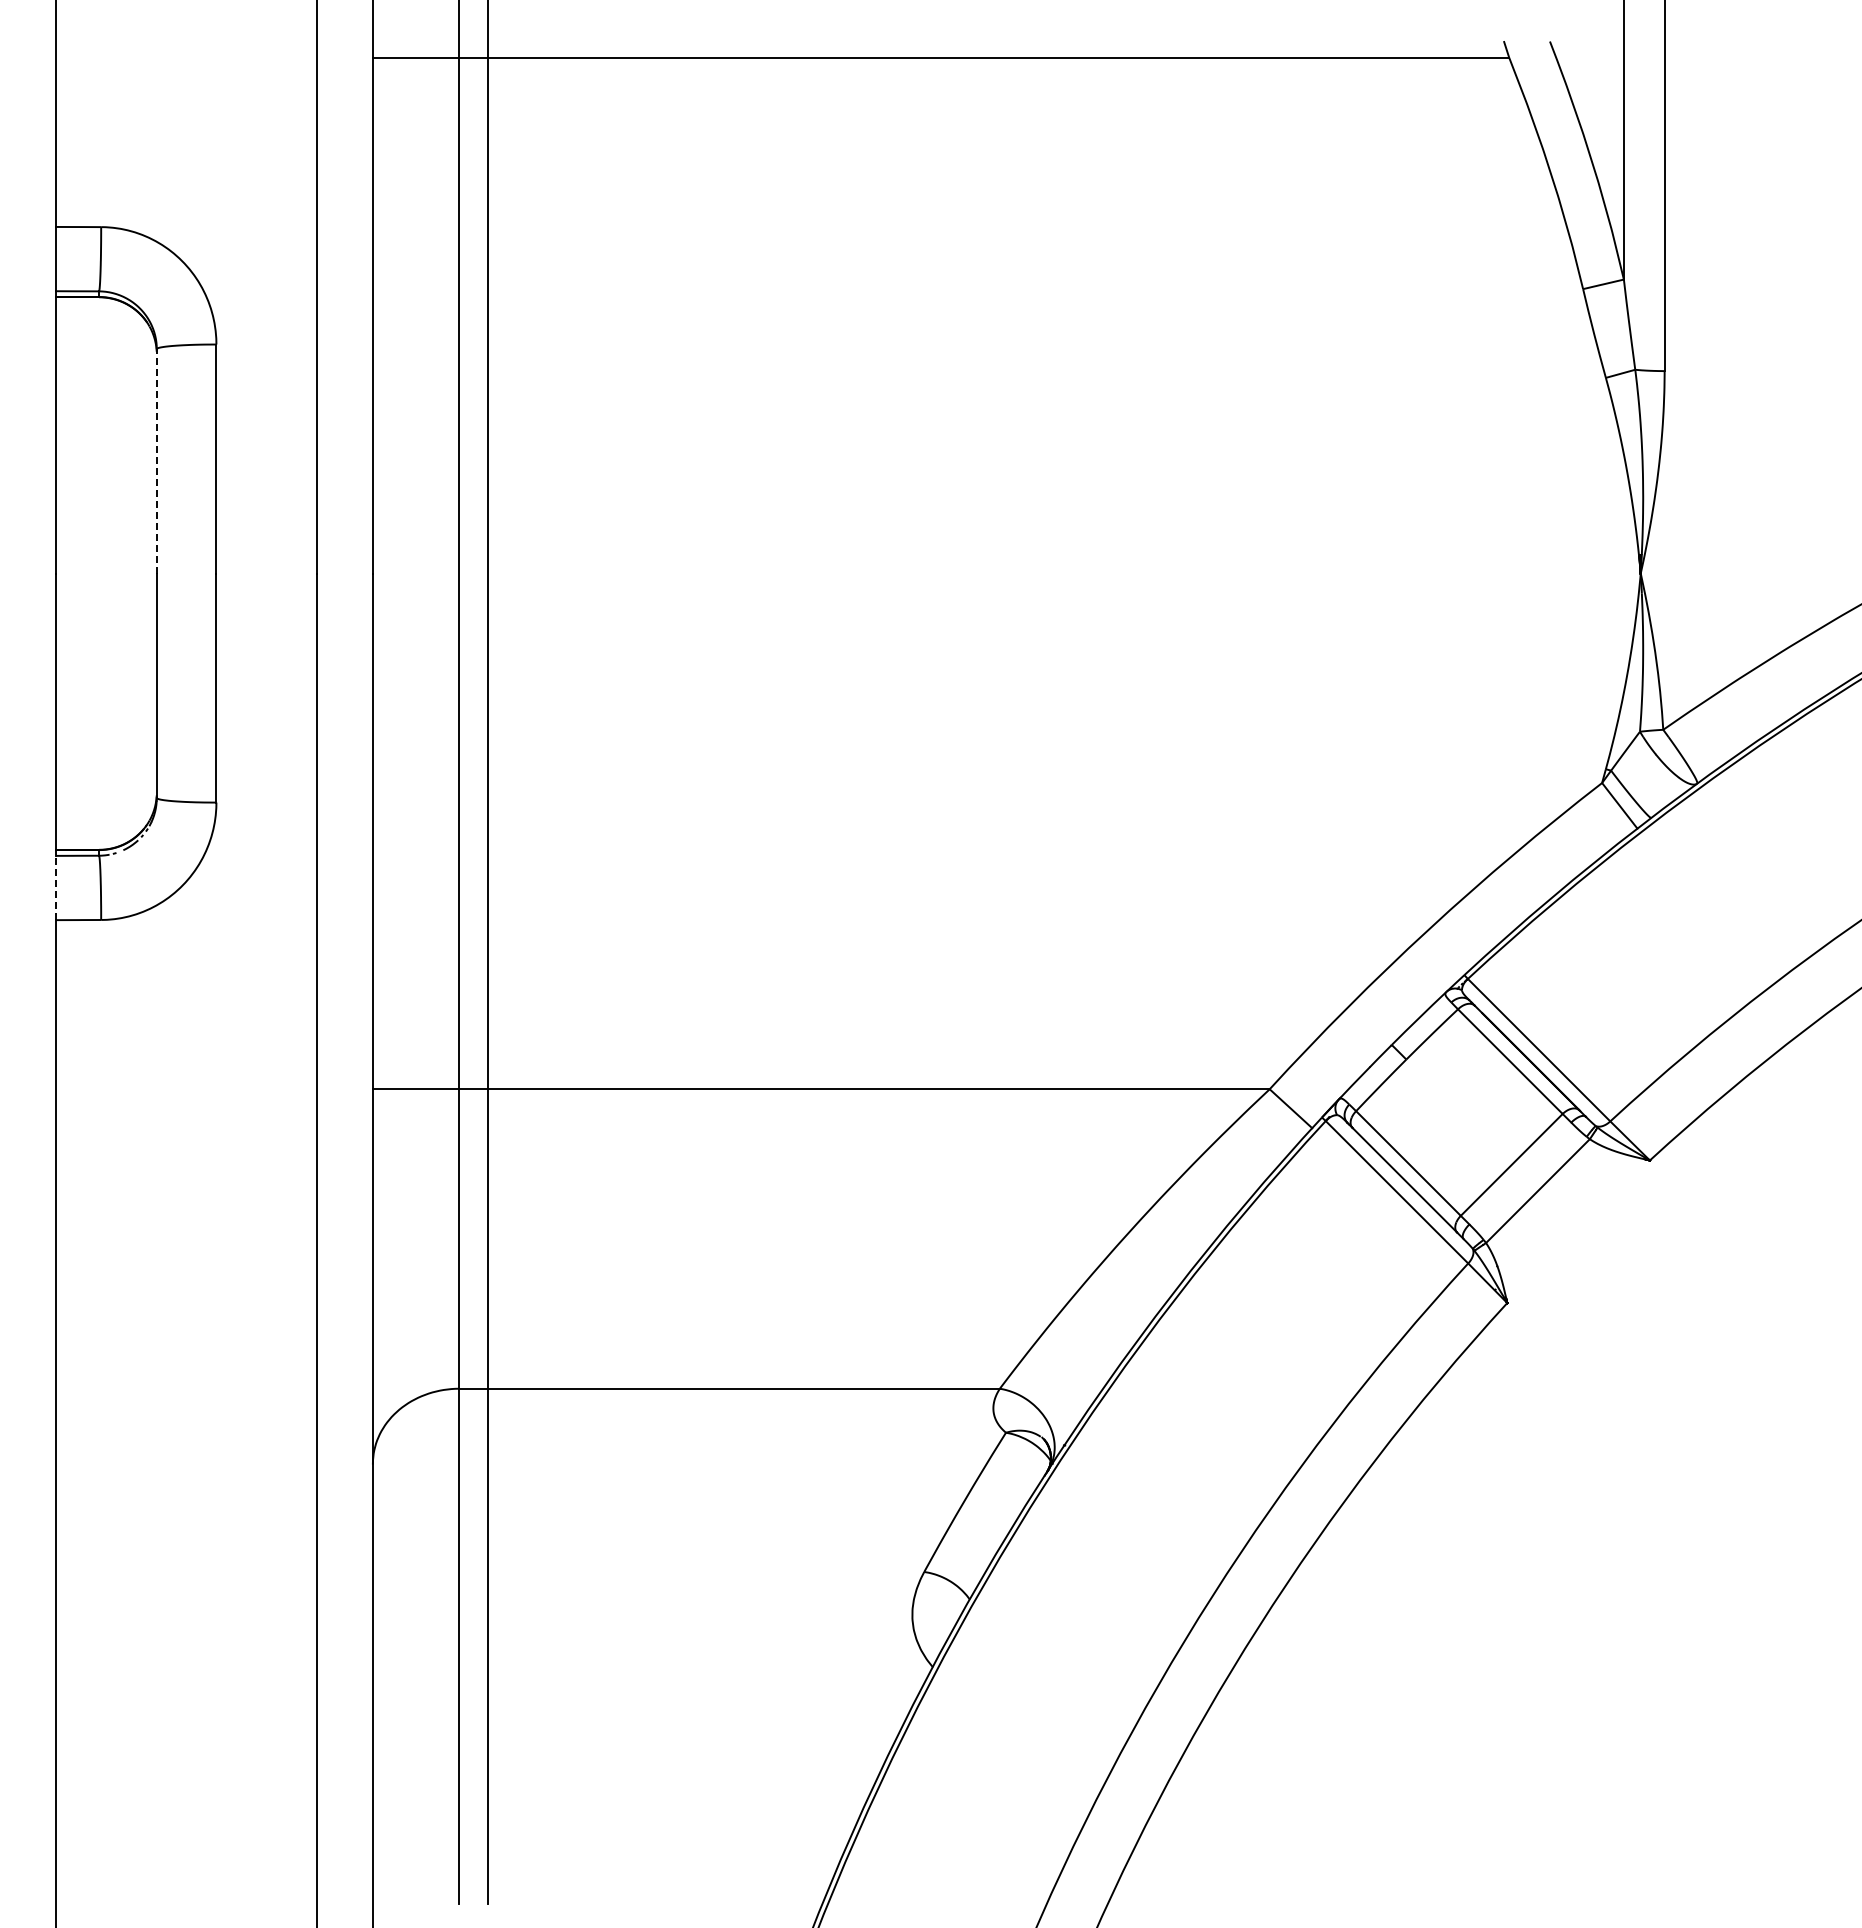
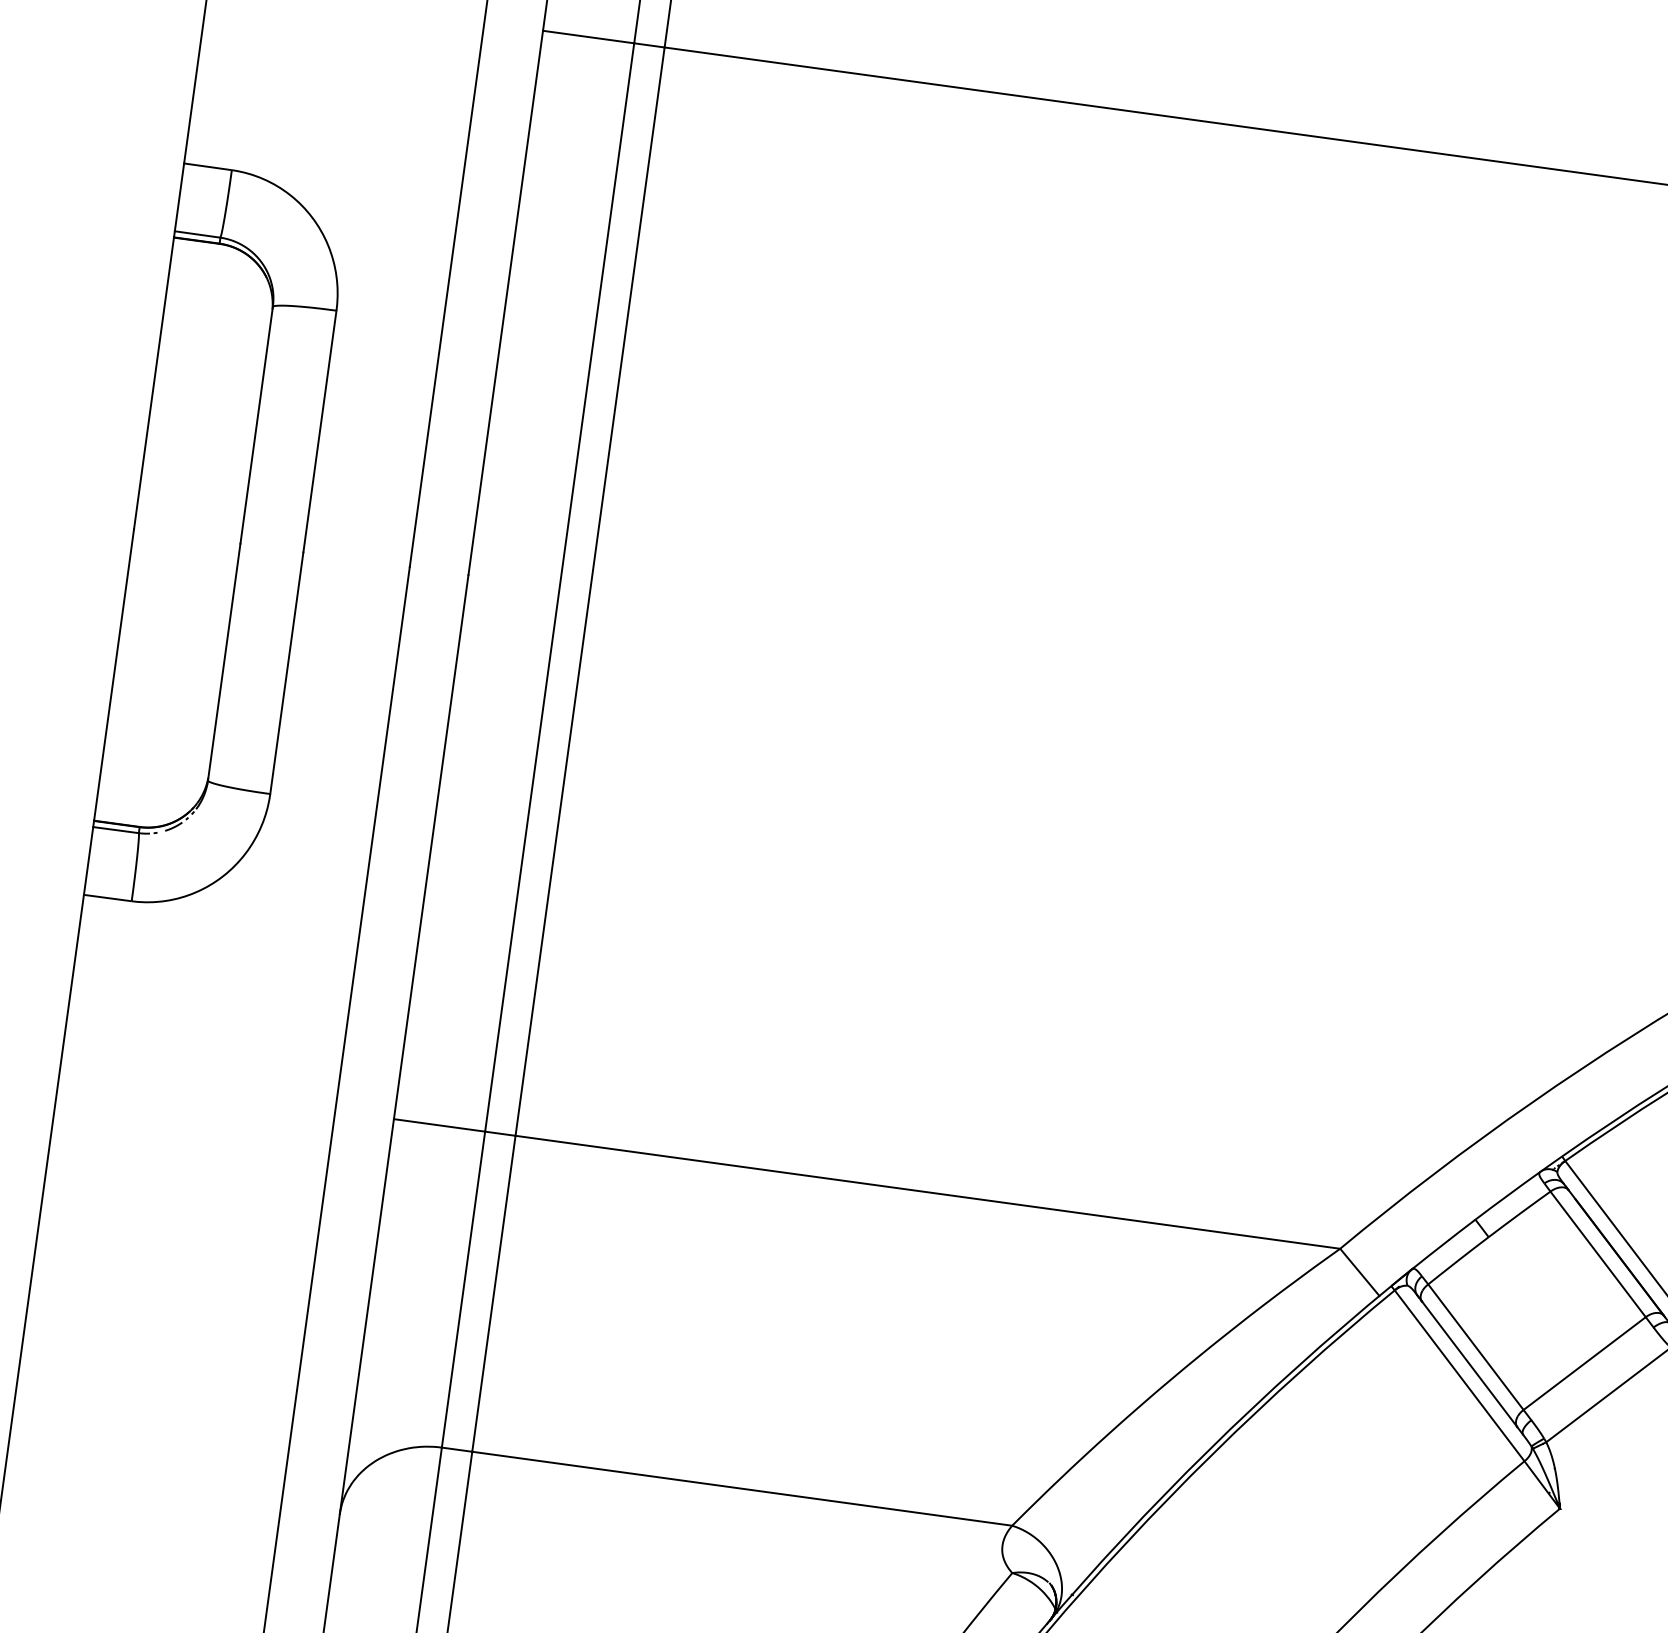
line: (156, 460) -> (256, 424), dashed -> solid
line: (55, 887) -> (88, 860), dashed -> solid

